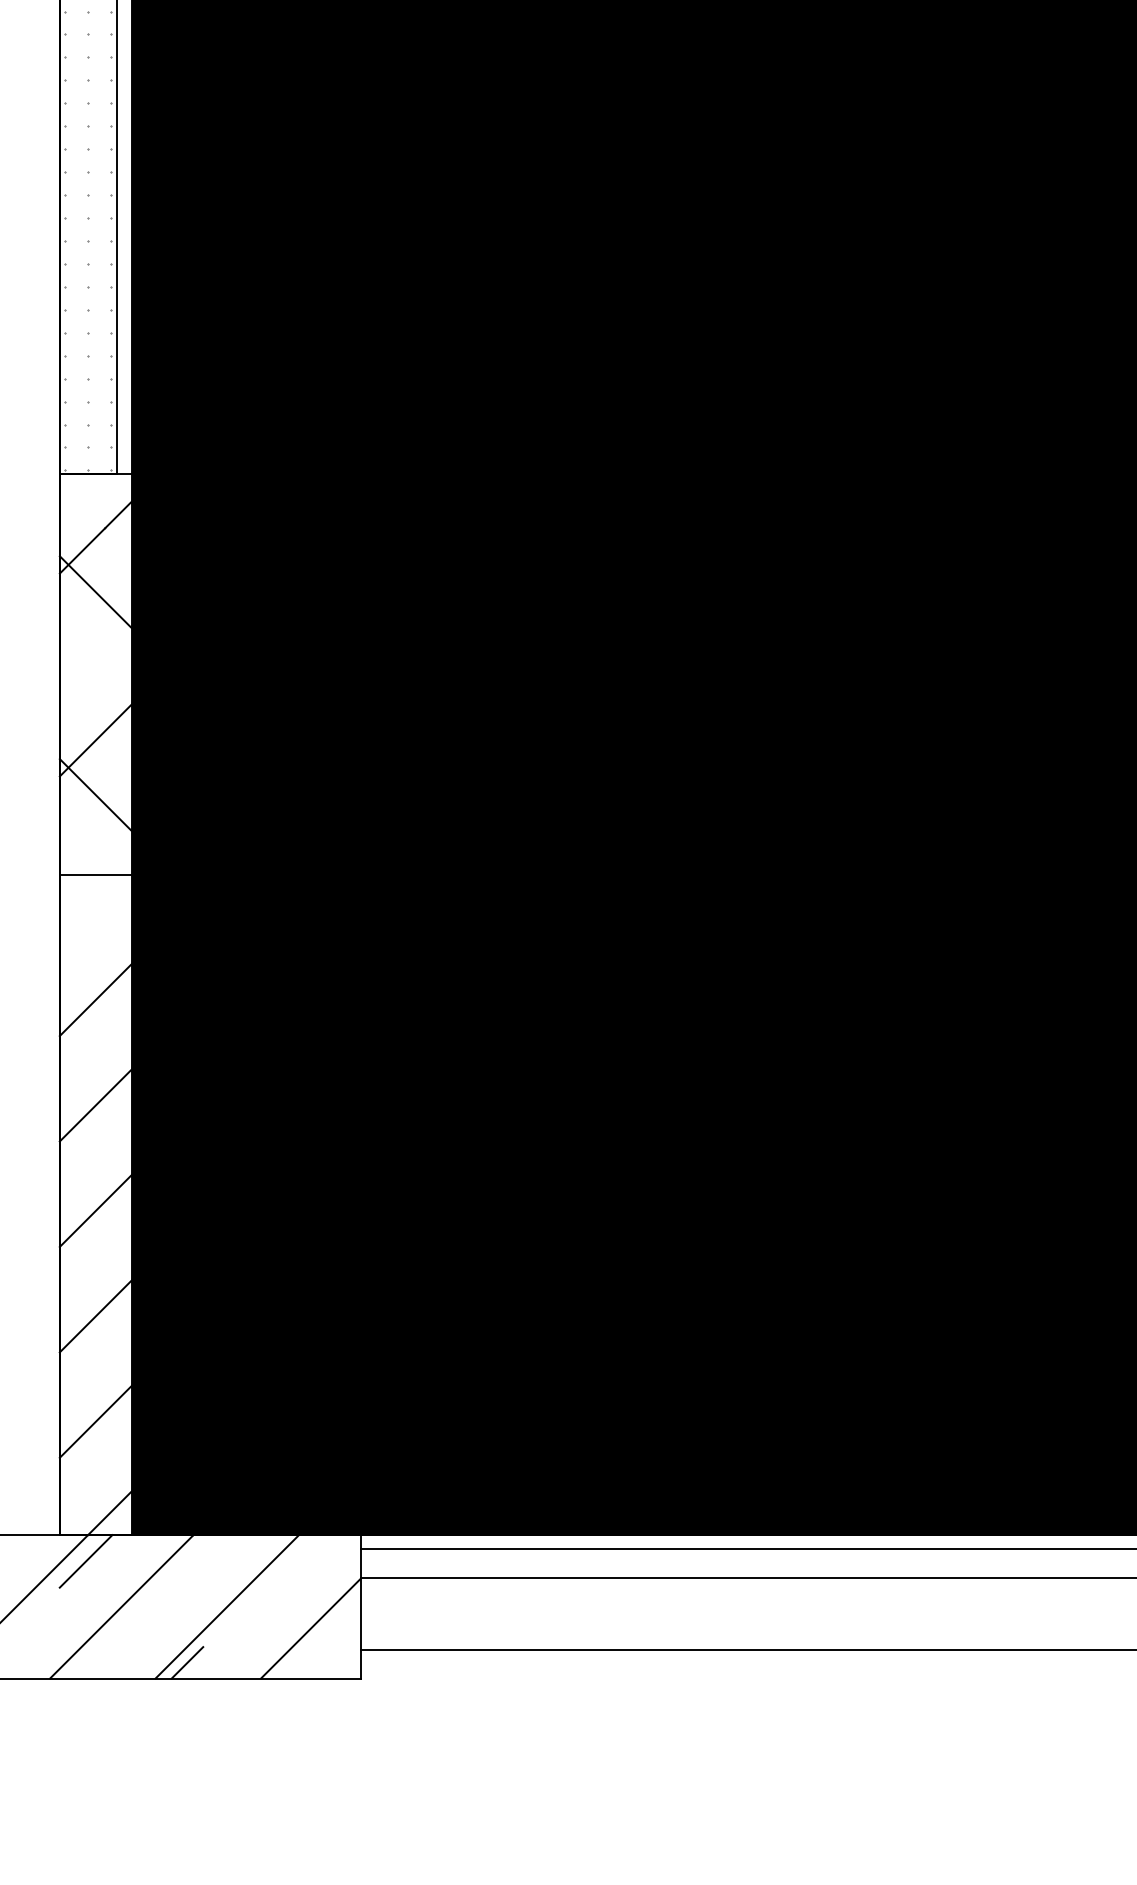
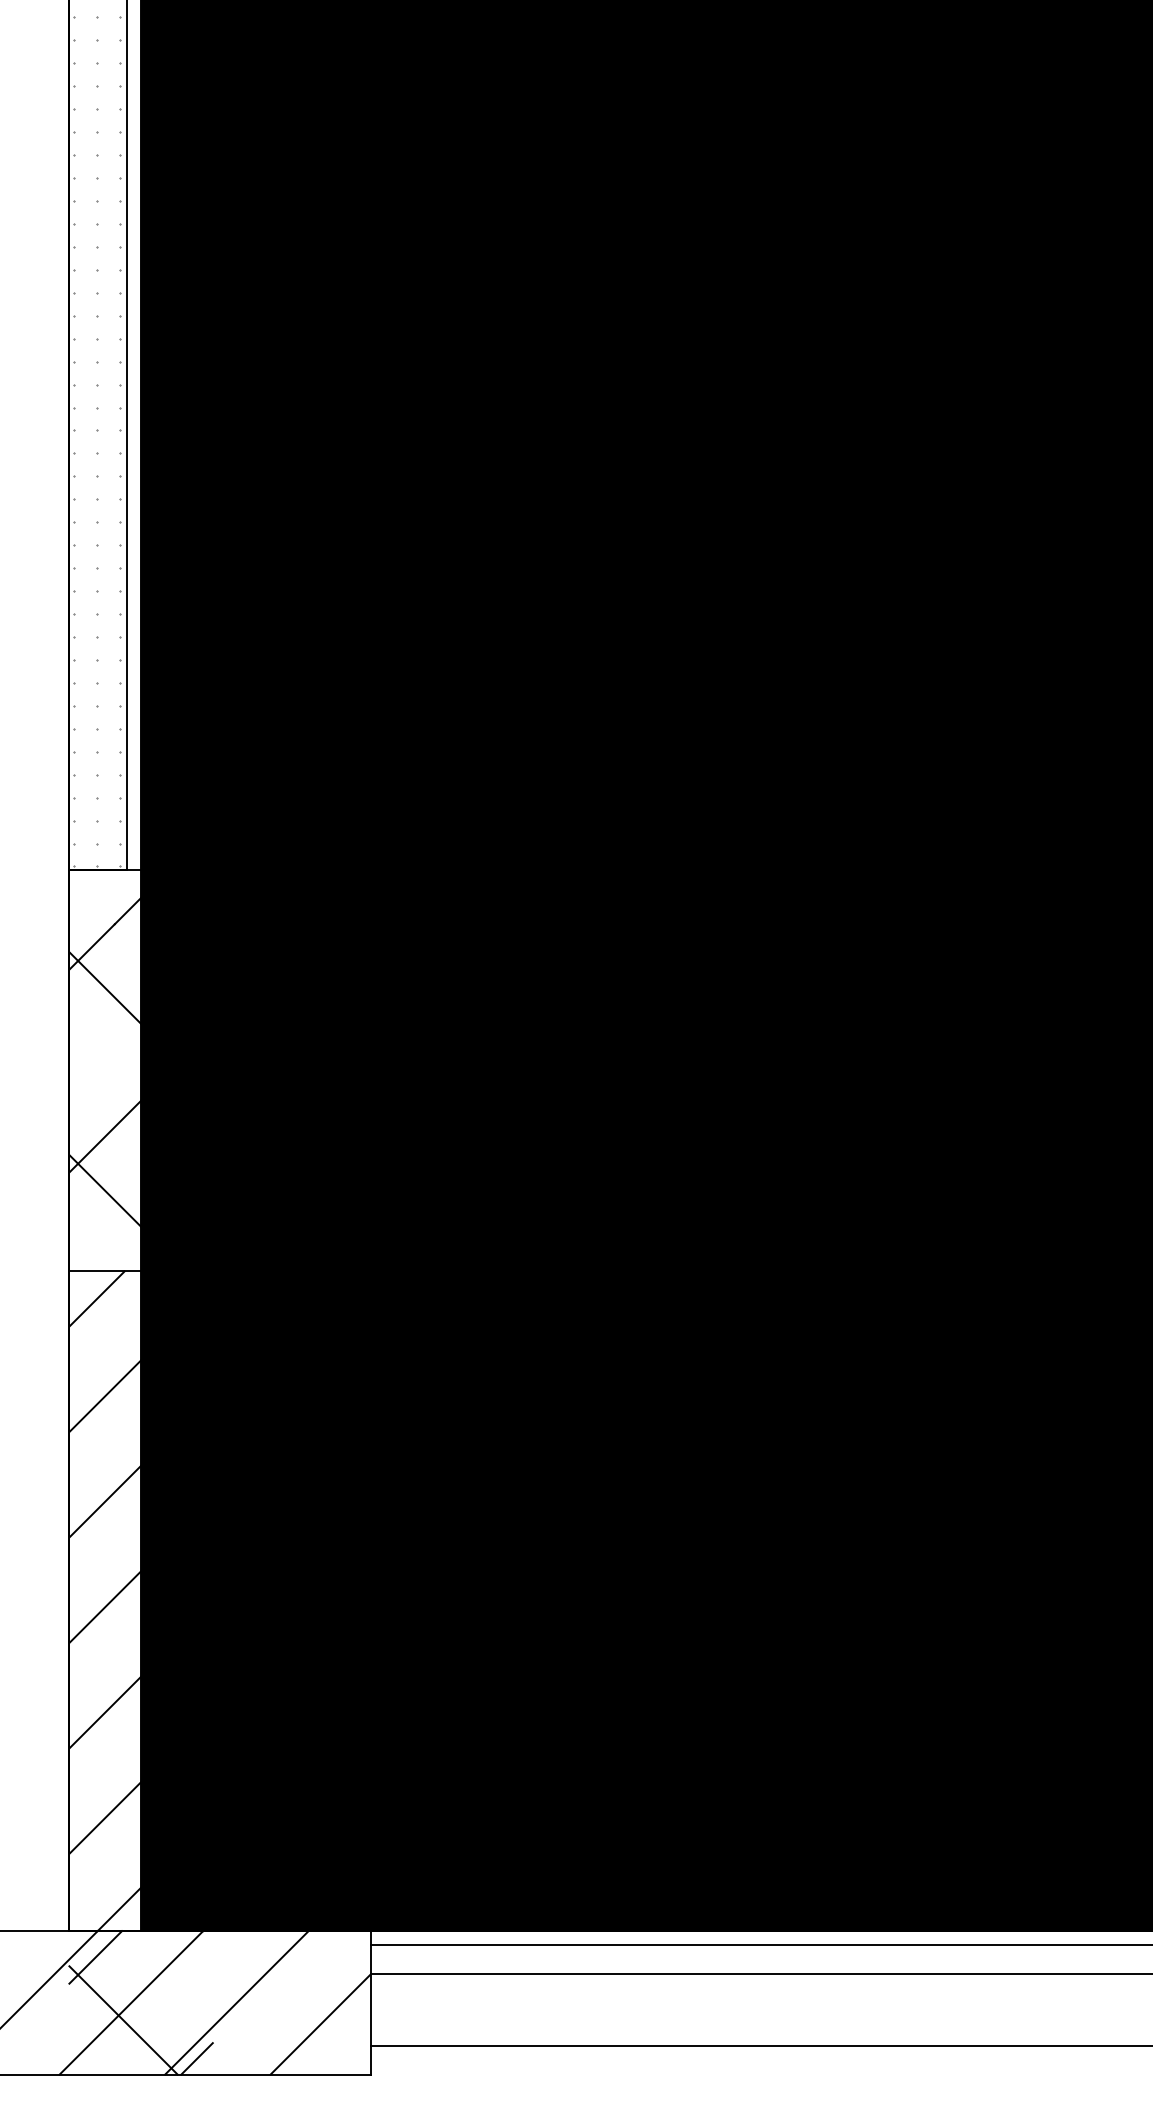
line: (86, 902) -> (96, 1298), added
line: (113, 1624) -> (123, 2020), added

